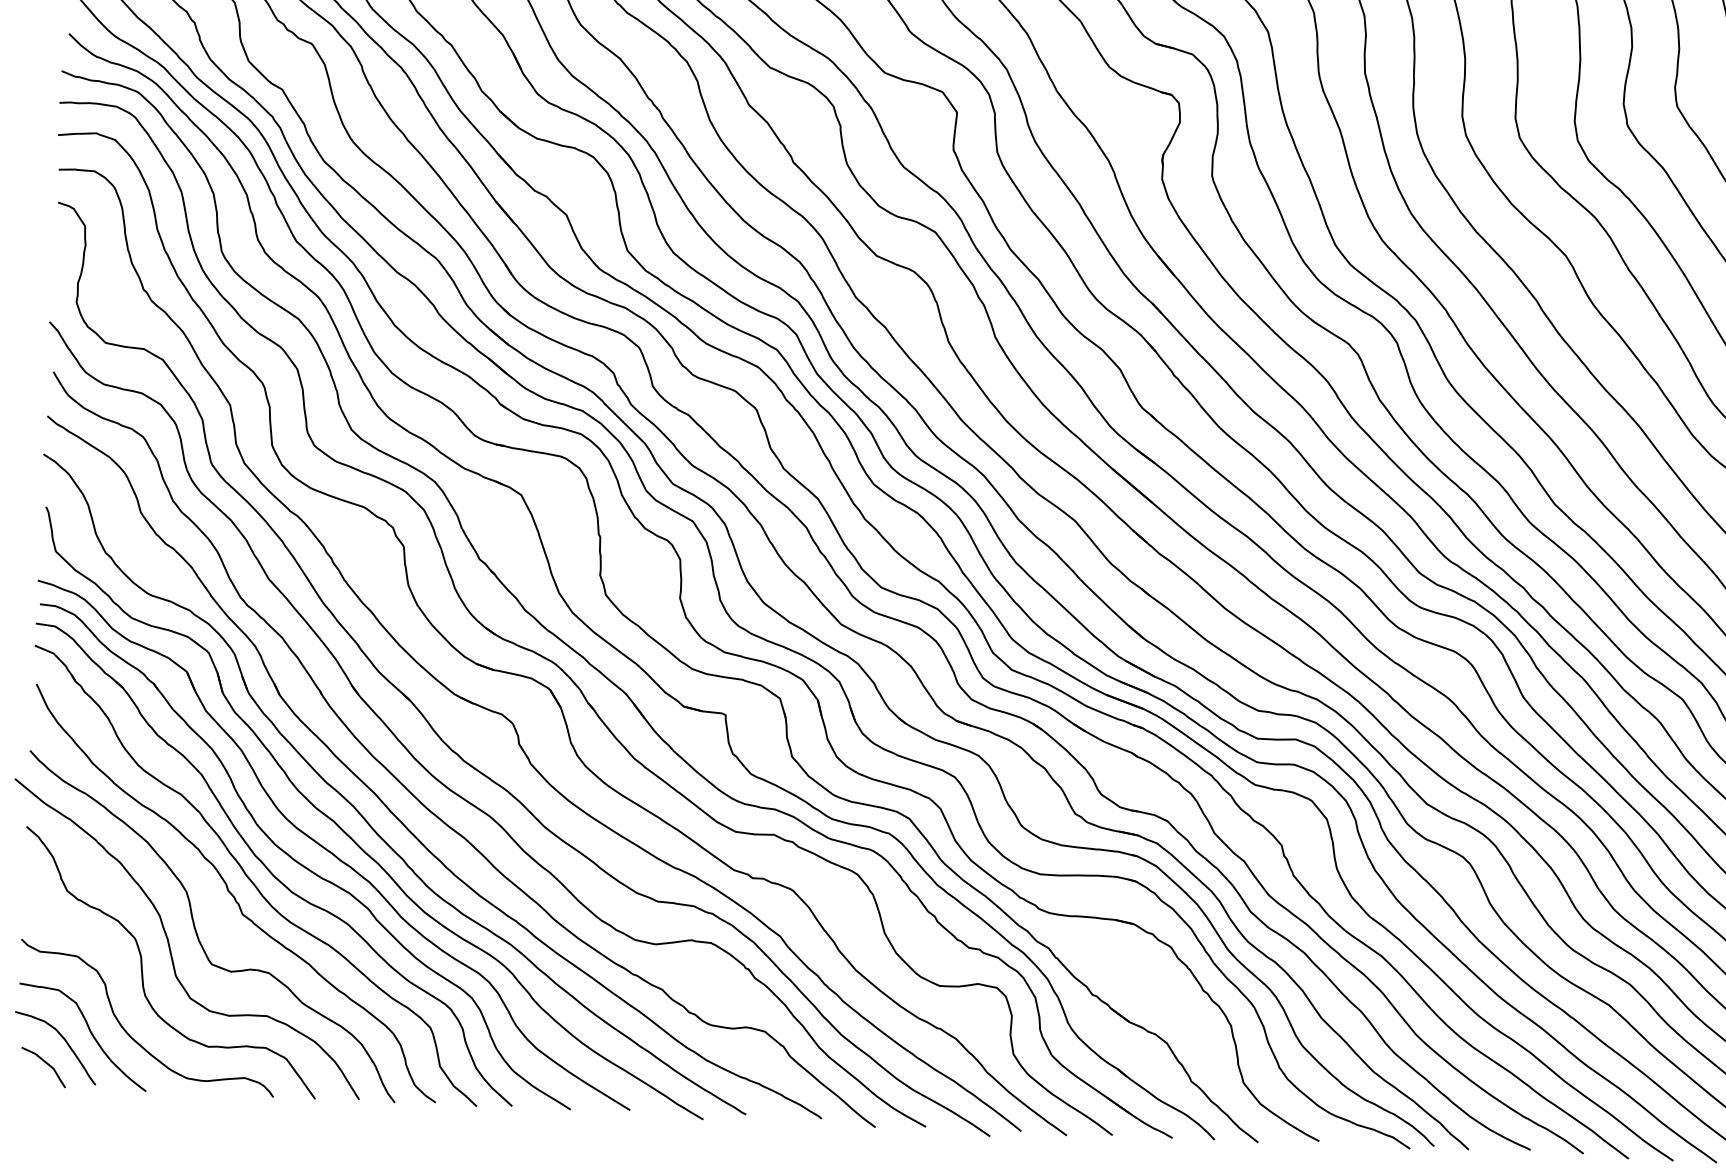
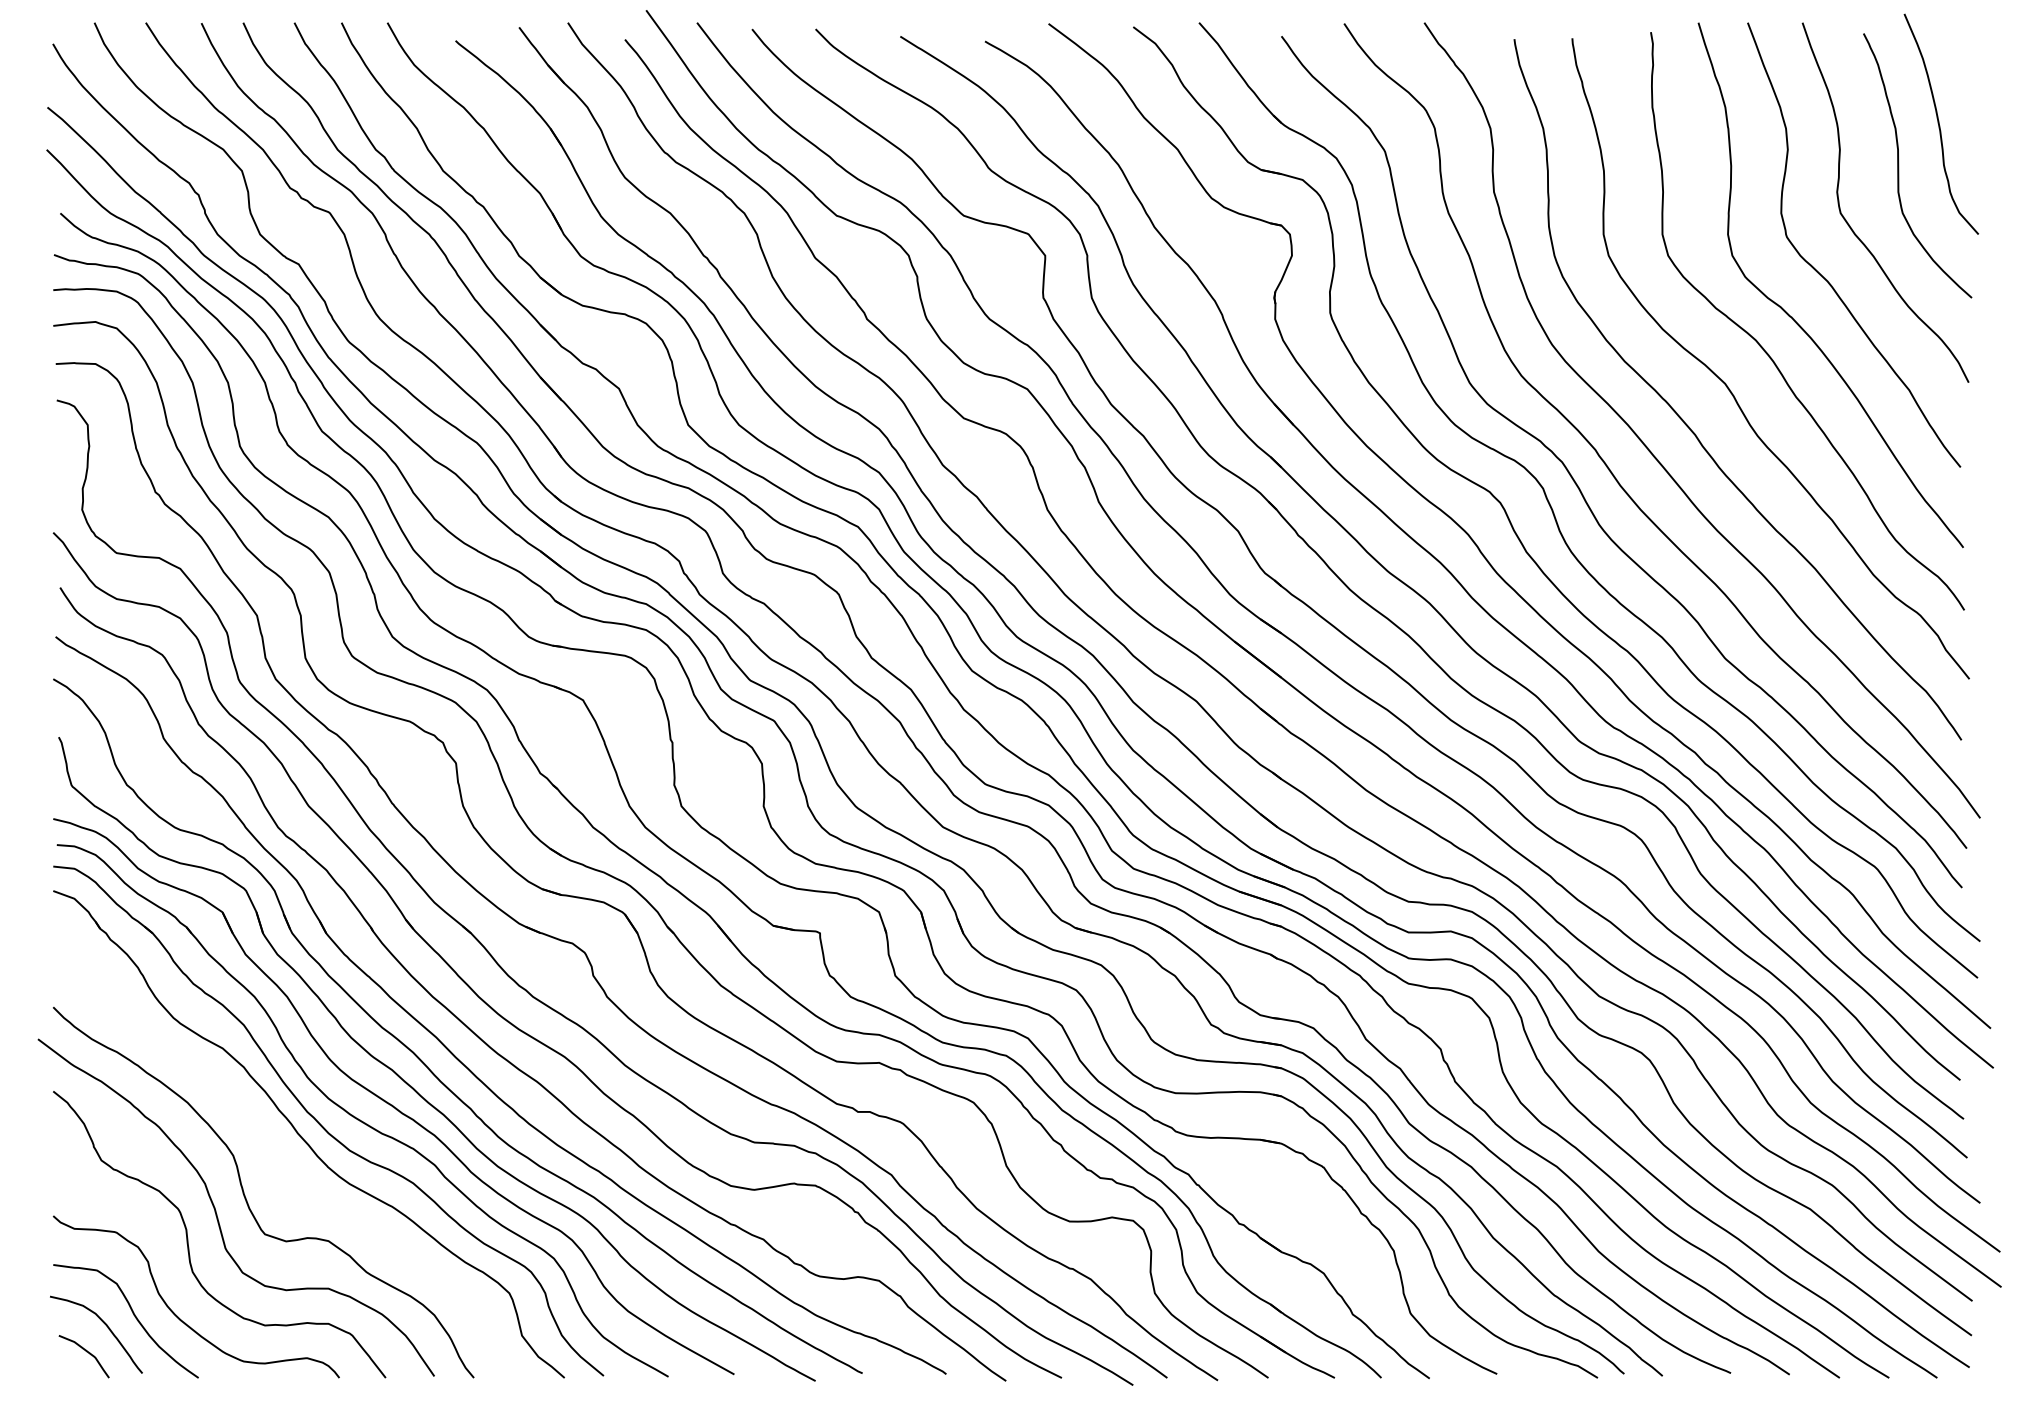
curve: (233, 894) -> (285, 1156), removed

